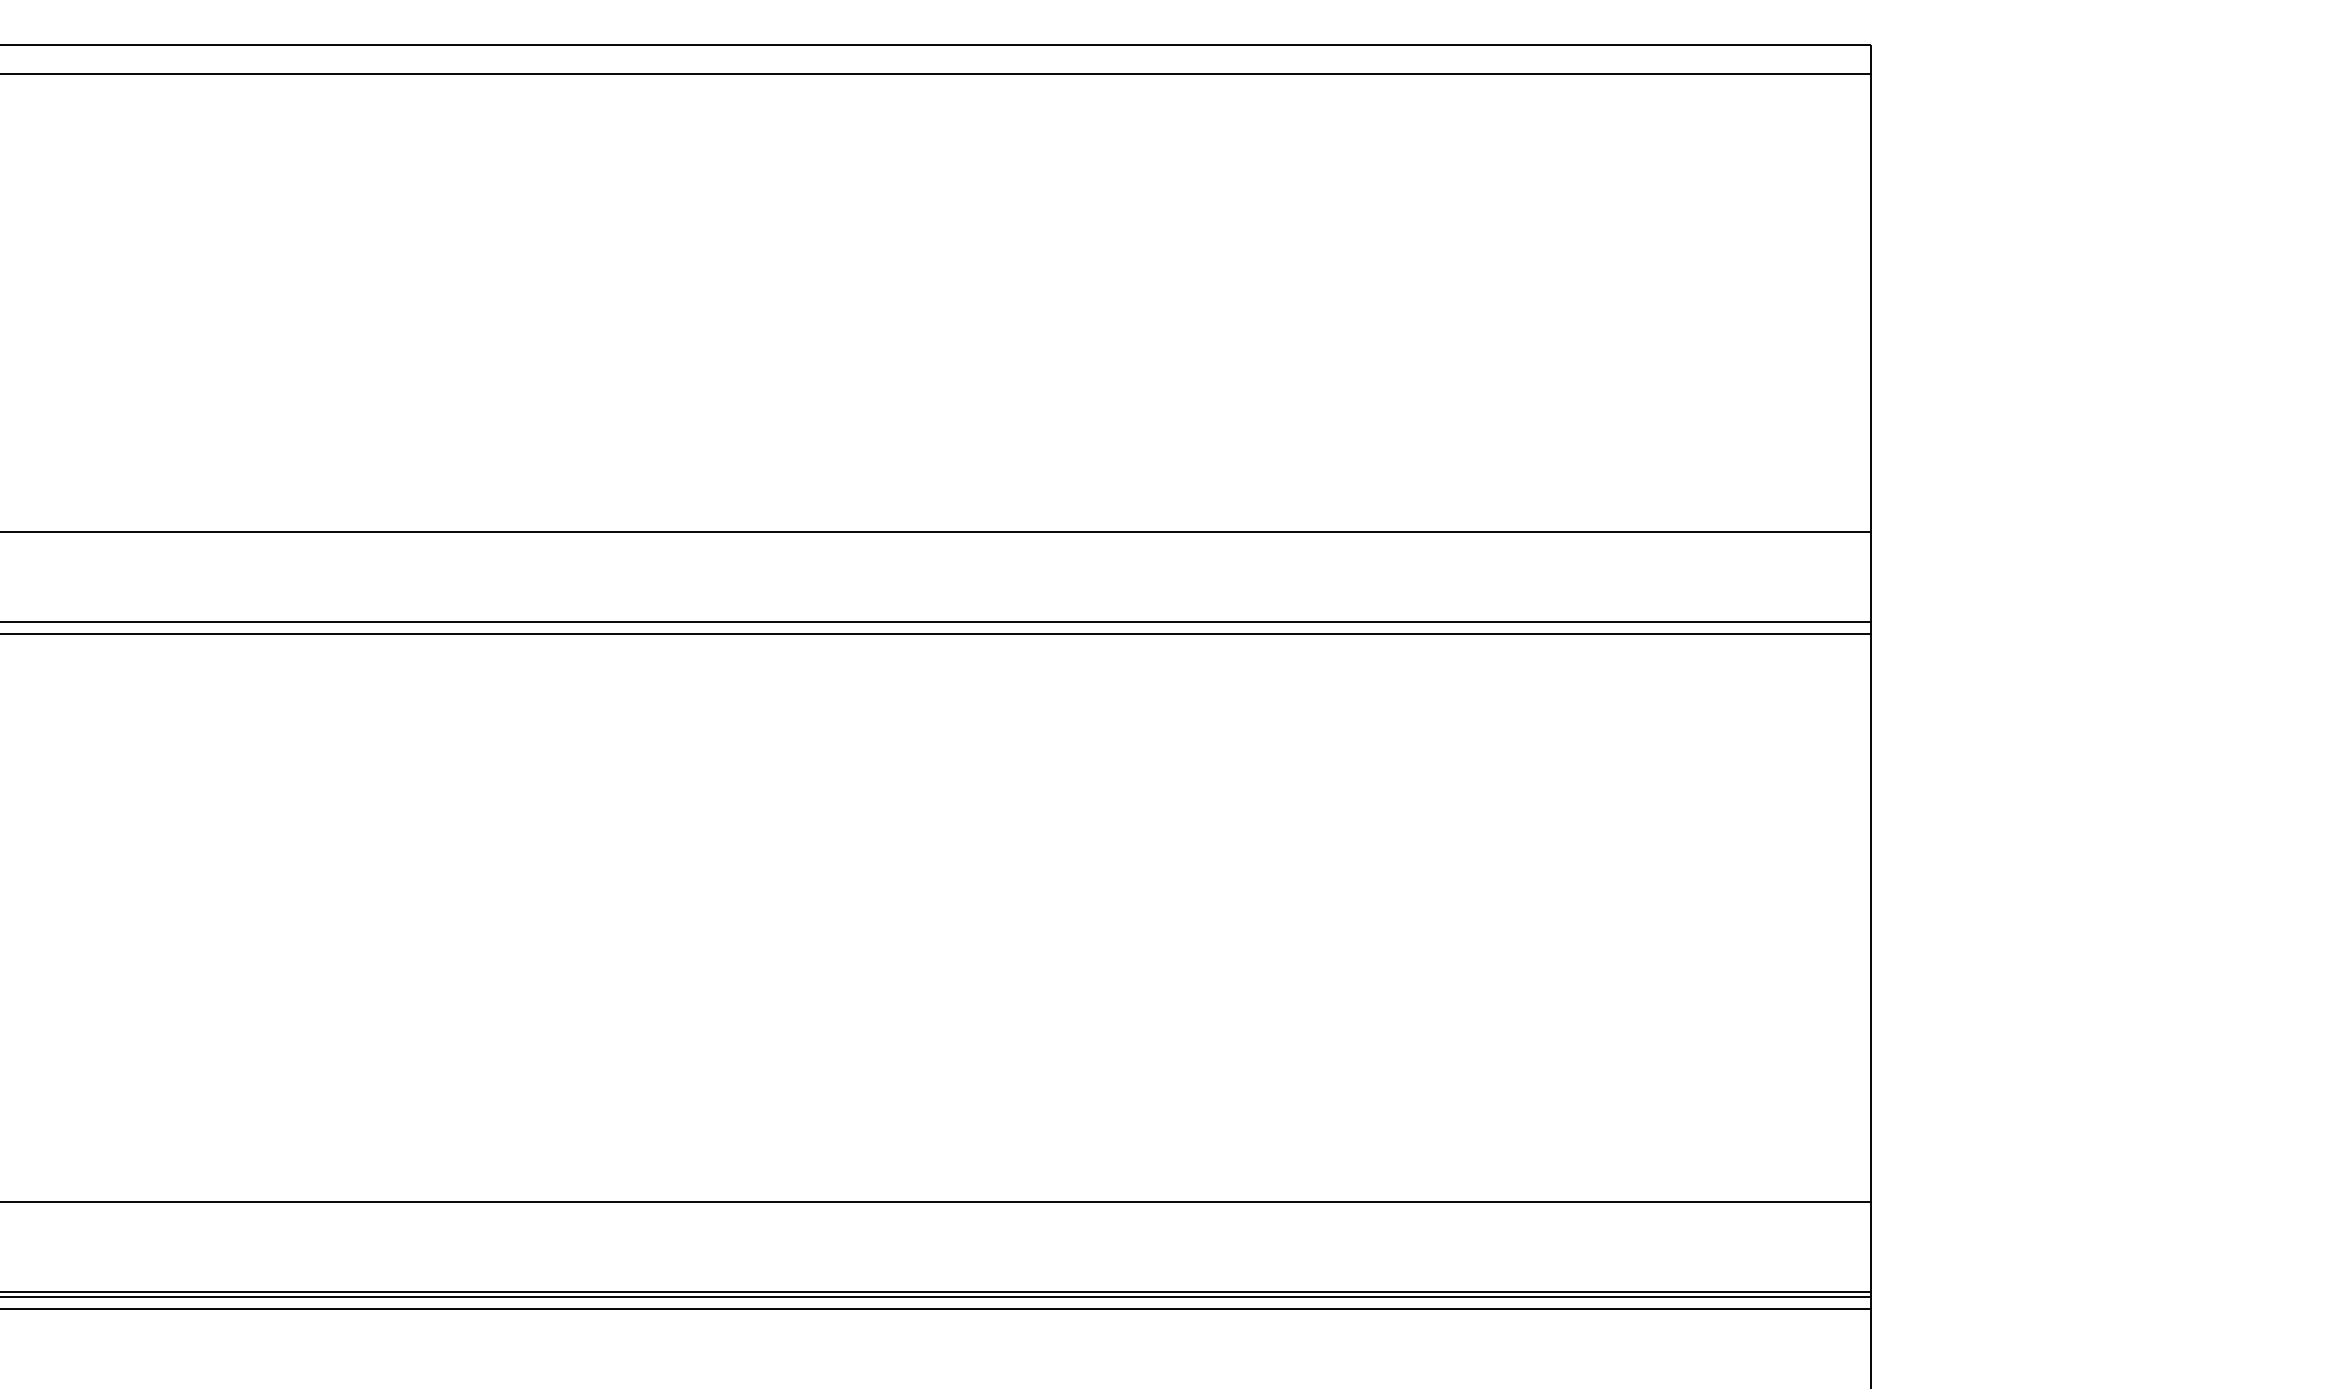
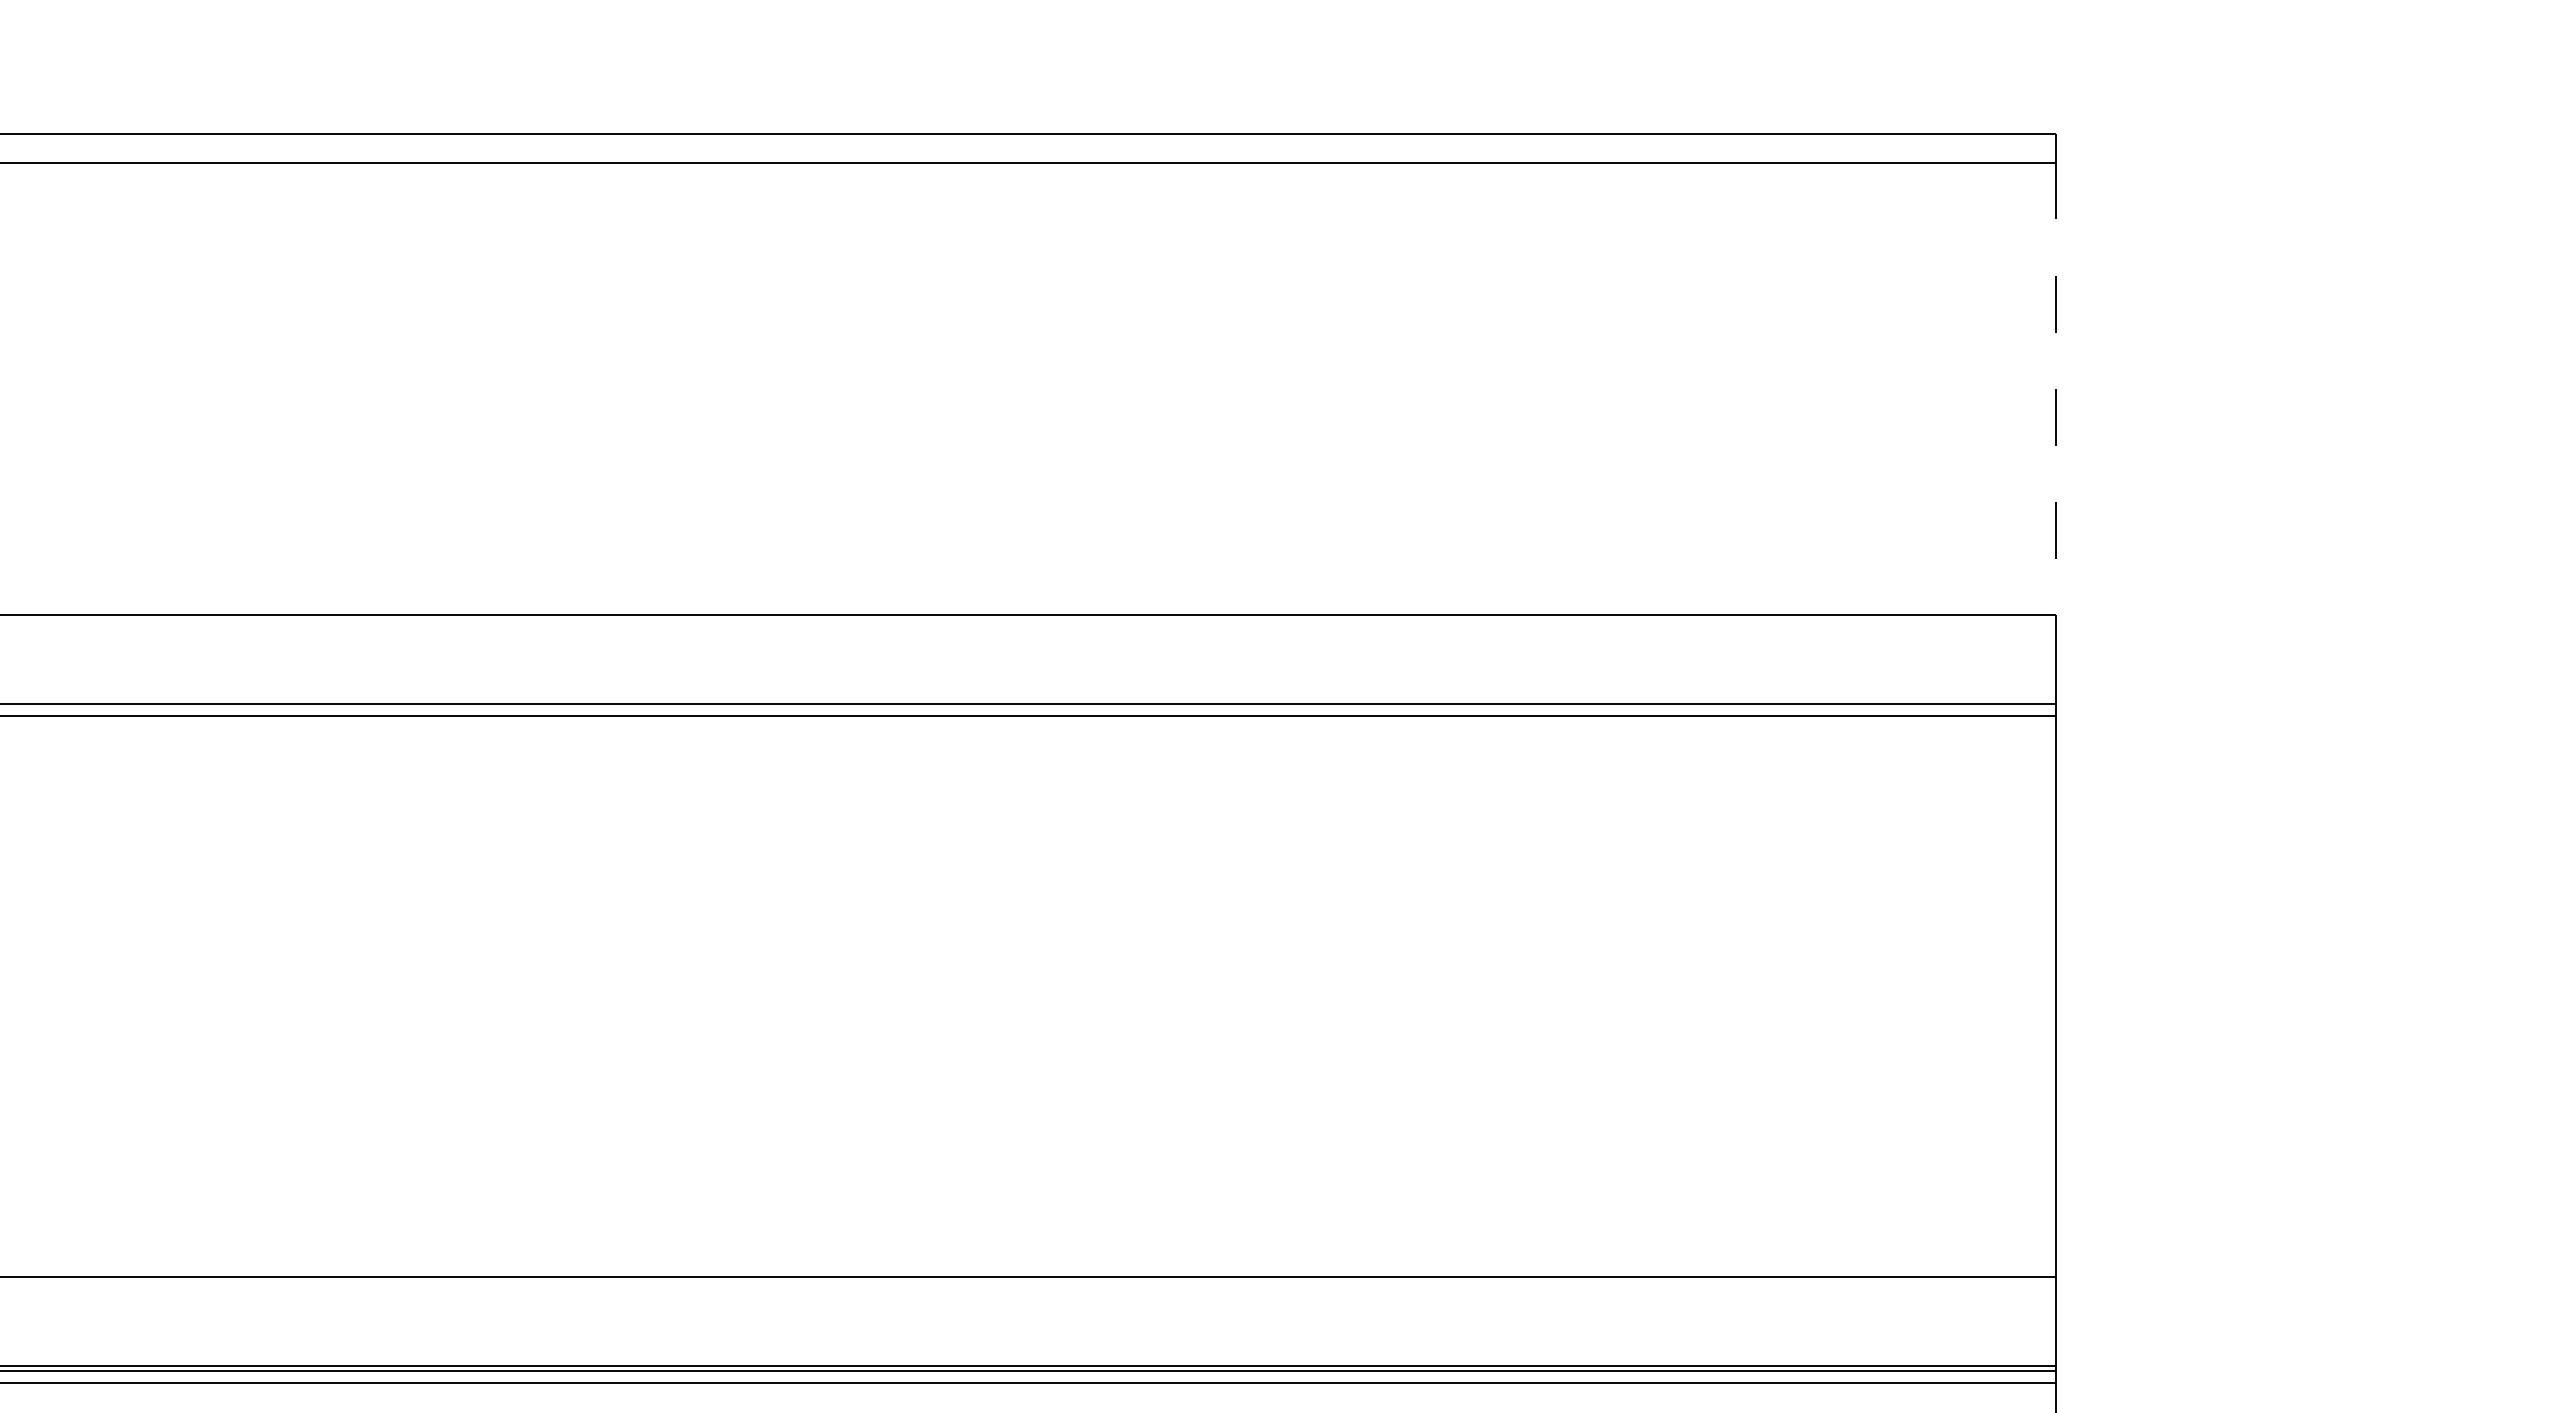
line: (1871, 303) -> (2056, 389), solid -> dashed

